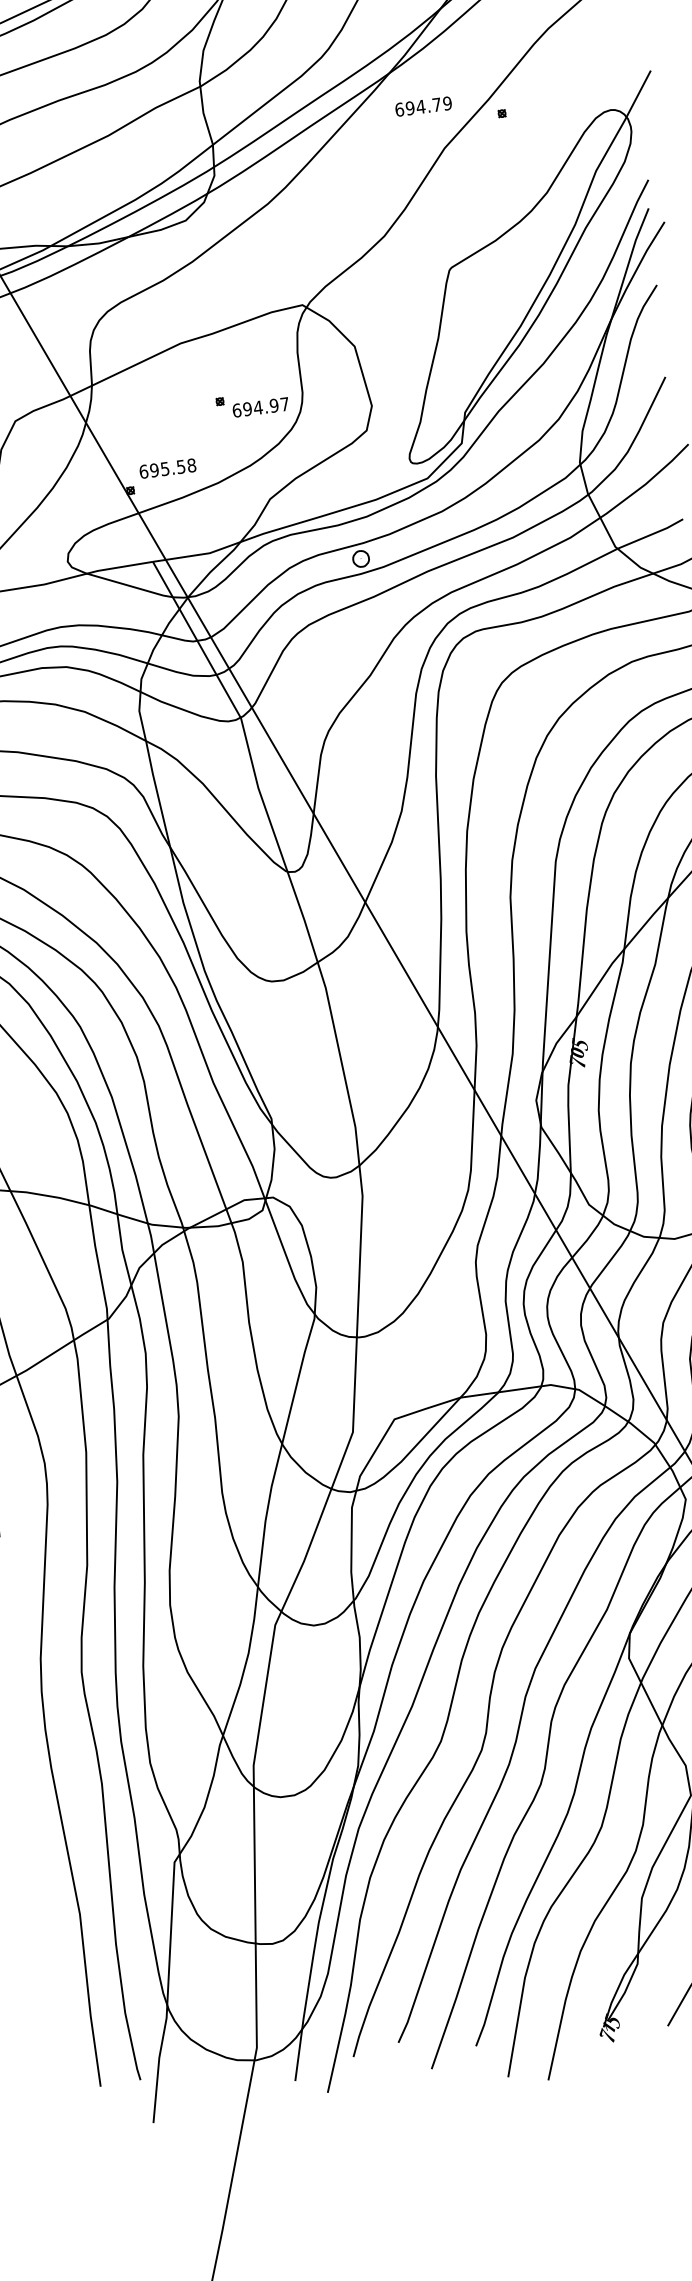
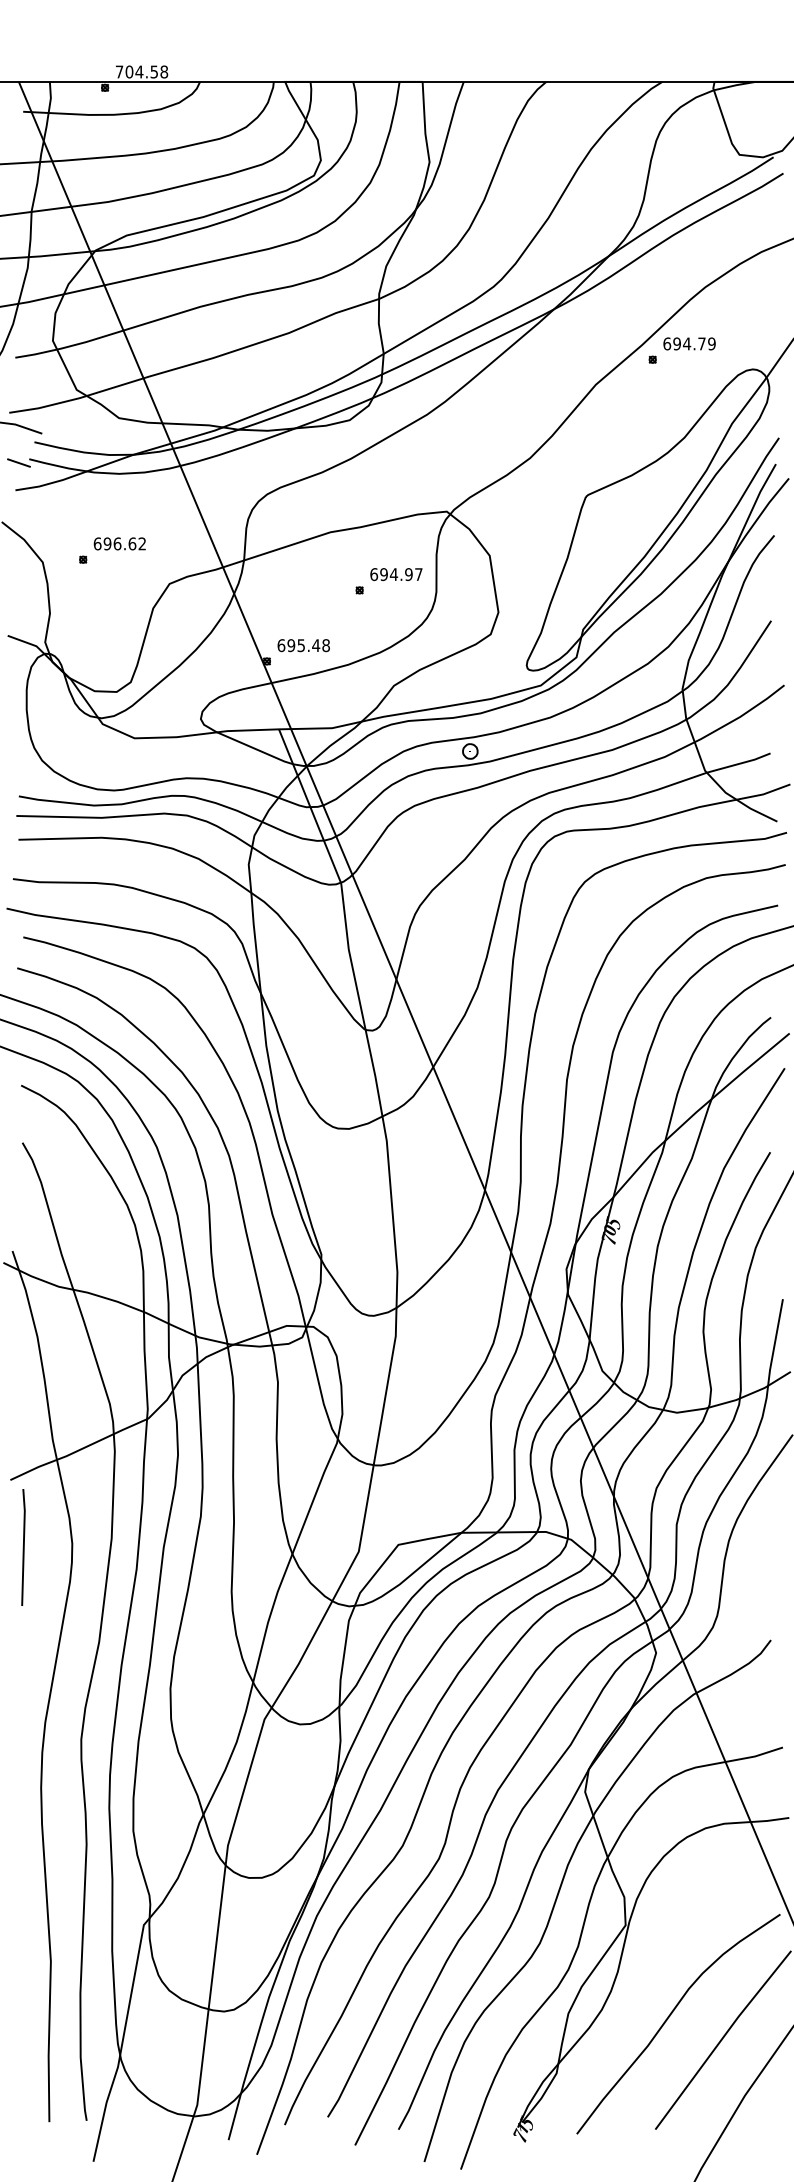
text: (423, 106) -> (689, 343), moved
text: (260, 407) -> (396, 574), moved
text: (181, 466) -> (316, 645), 695.58 -> 695.48

